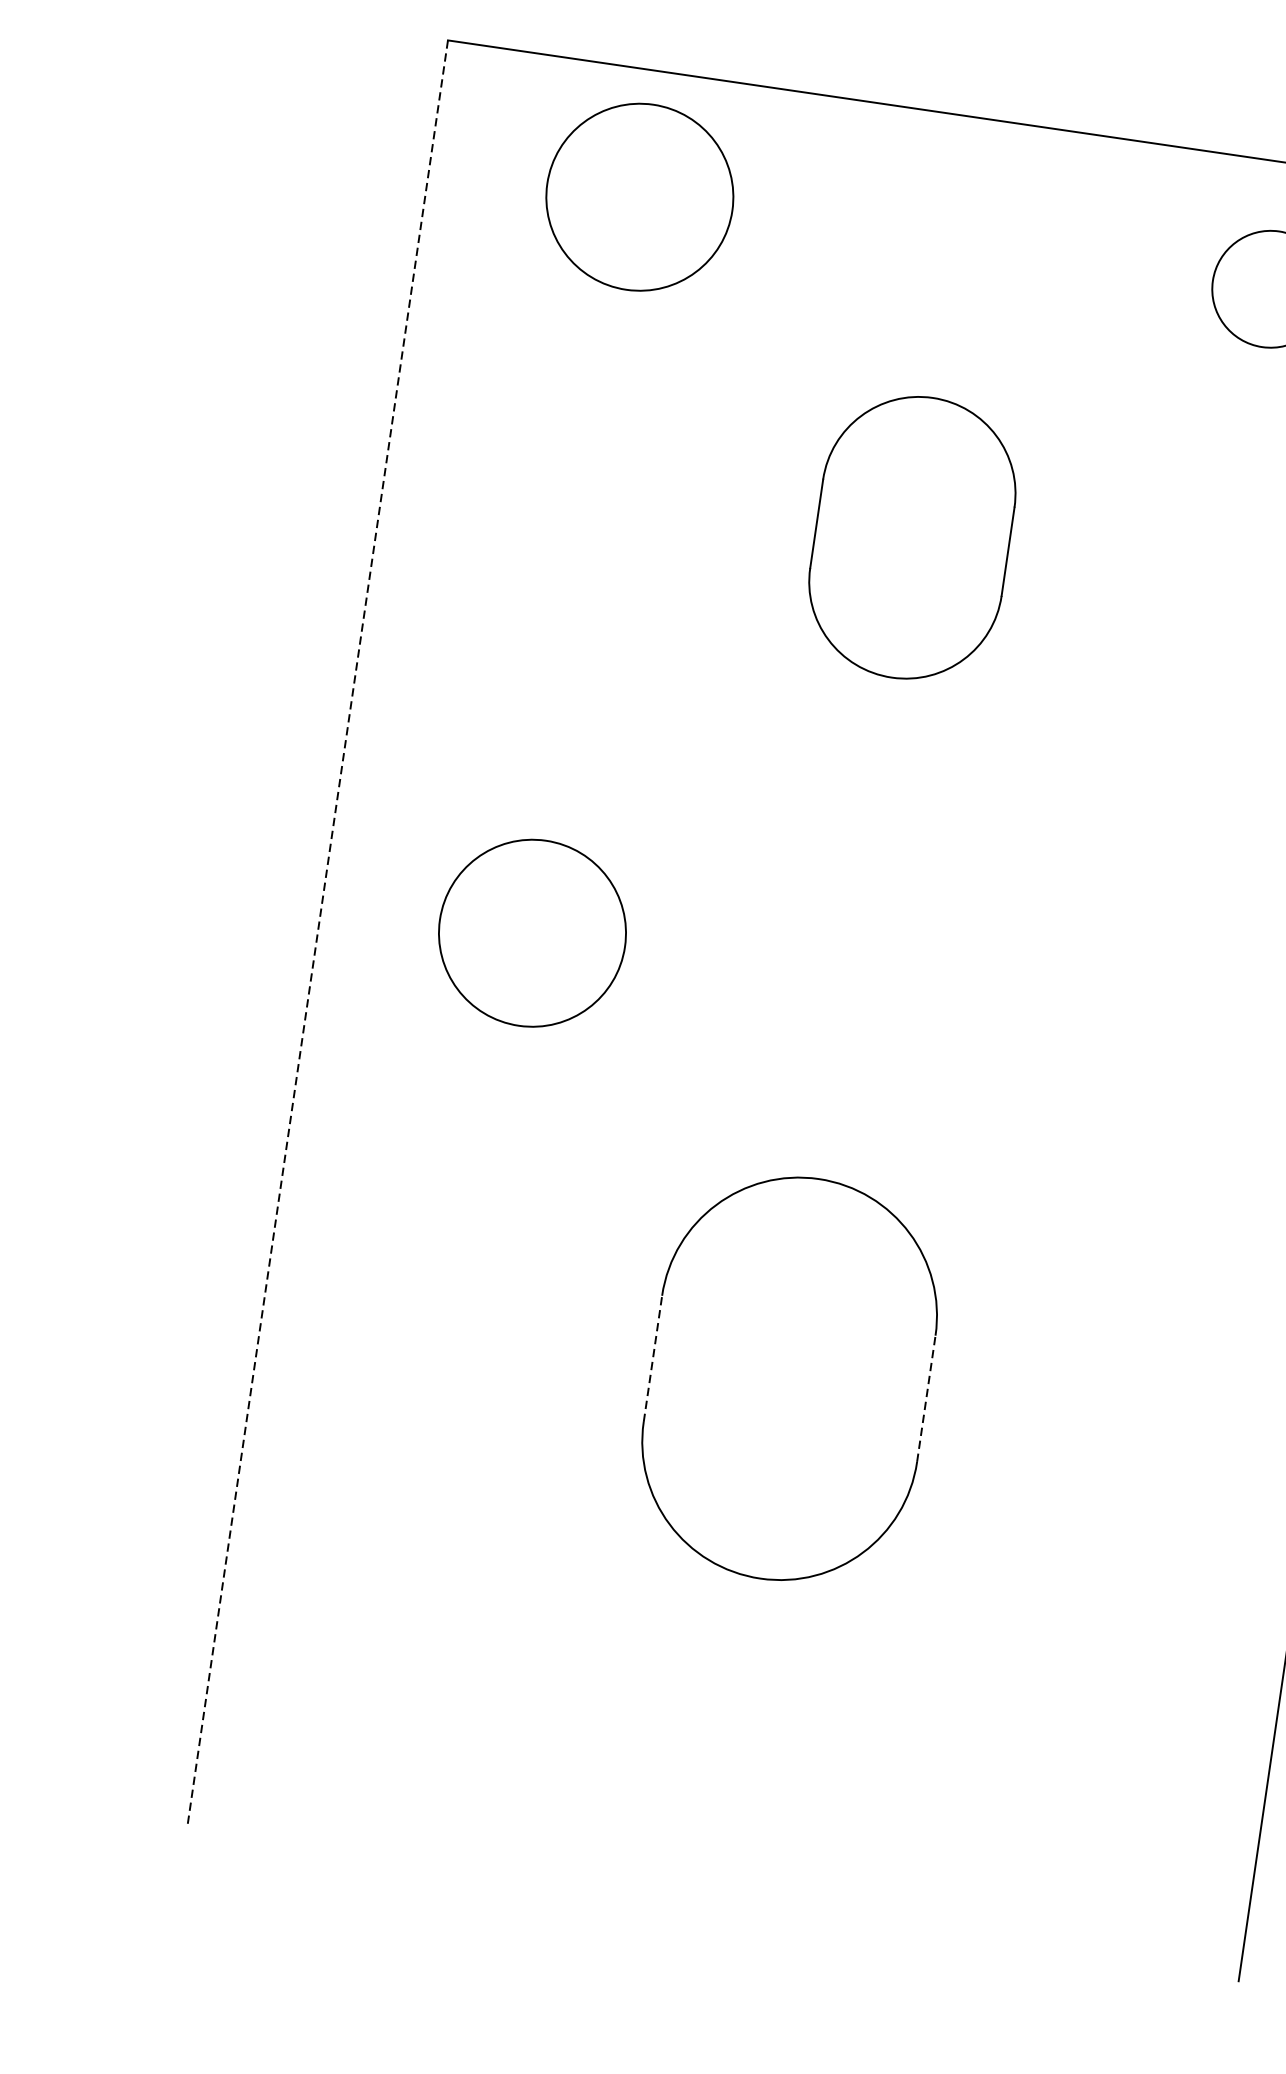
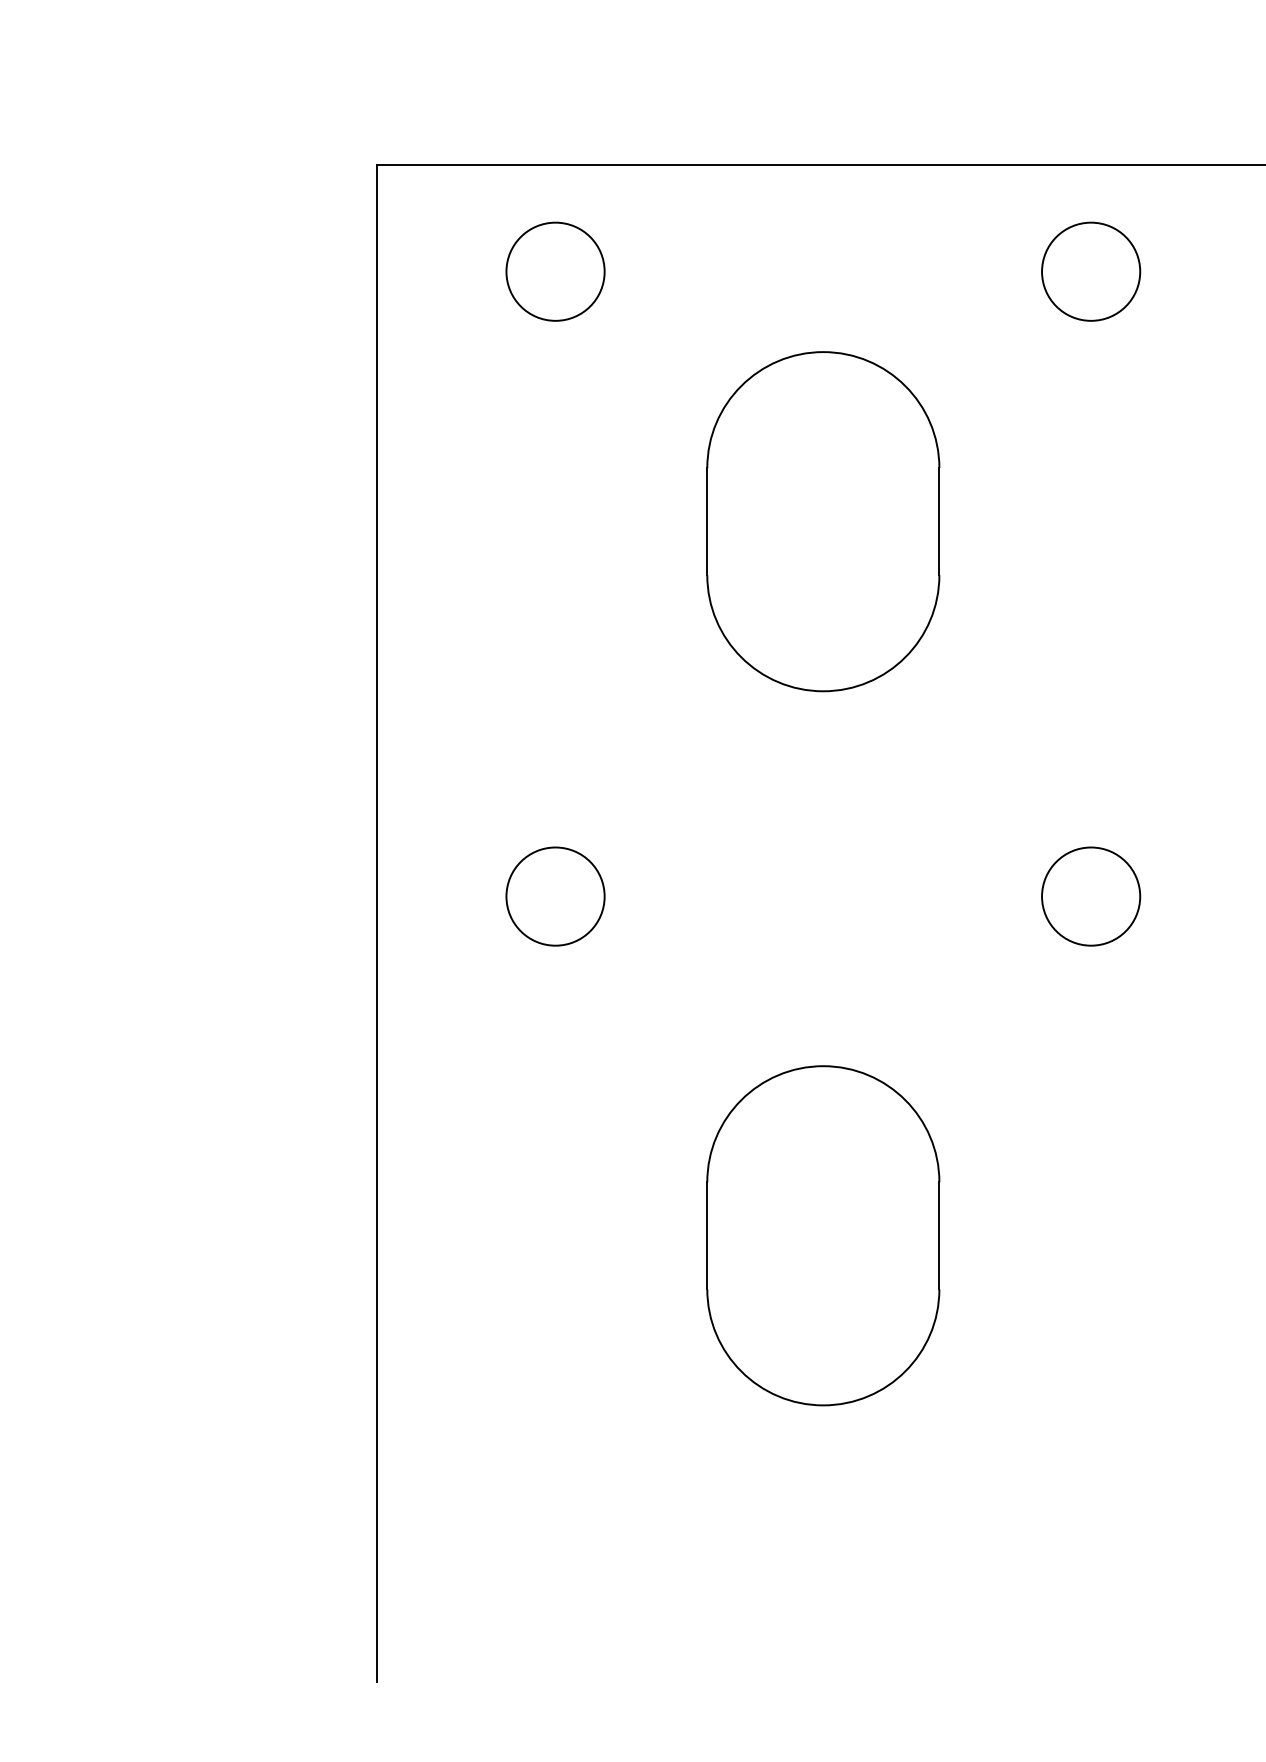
circle: (639, 196) -> (555, 271), size x0.62
part: (912, 537) -> (823, 521), size x1.43
circle: (532, 933) -> (555, 896), size x0.62
line: (318, 934) -> (377, 923), dashed -> solid
circle: (1163, 1025) -> (1091, 896), added
line: (653, 1358) -> (707, 1235), dashed -> solid
line: (926, 1398) -> (939, 1235), dashed -> solid

